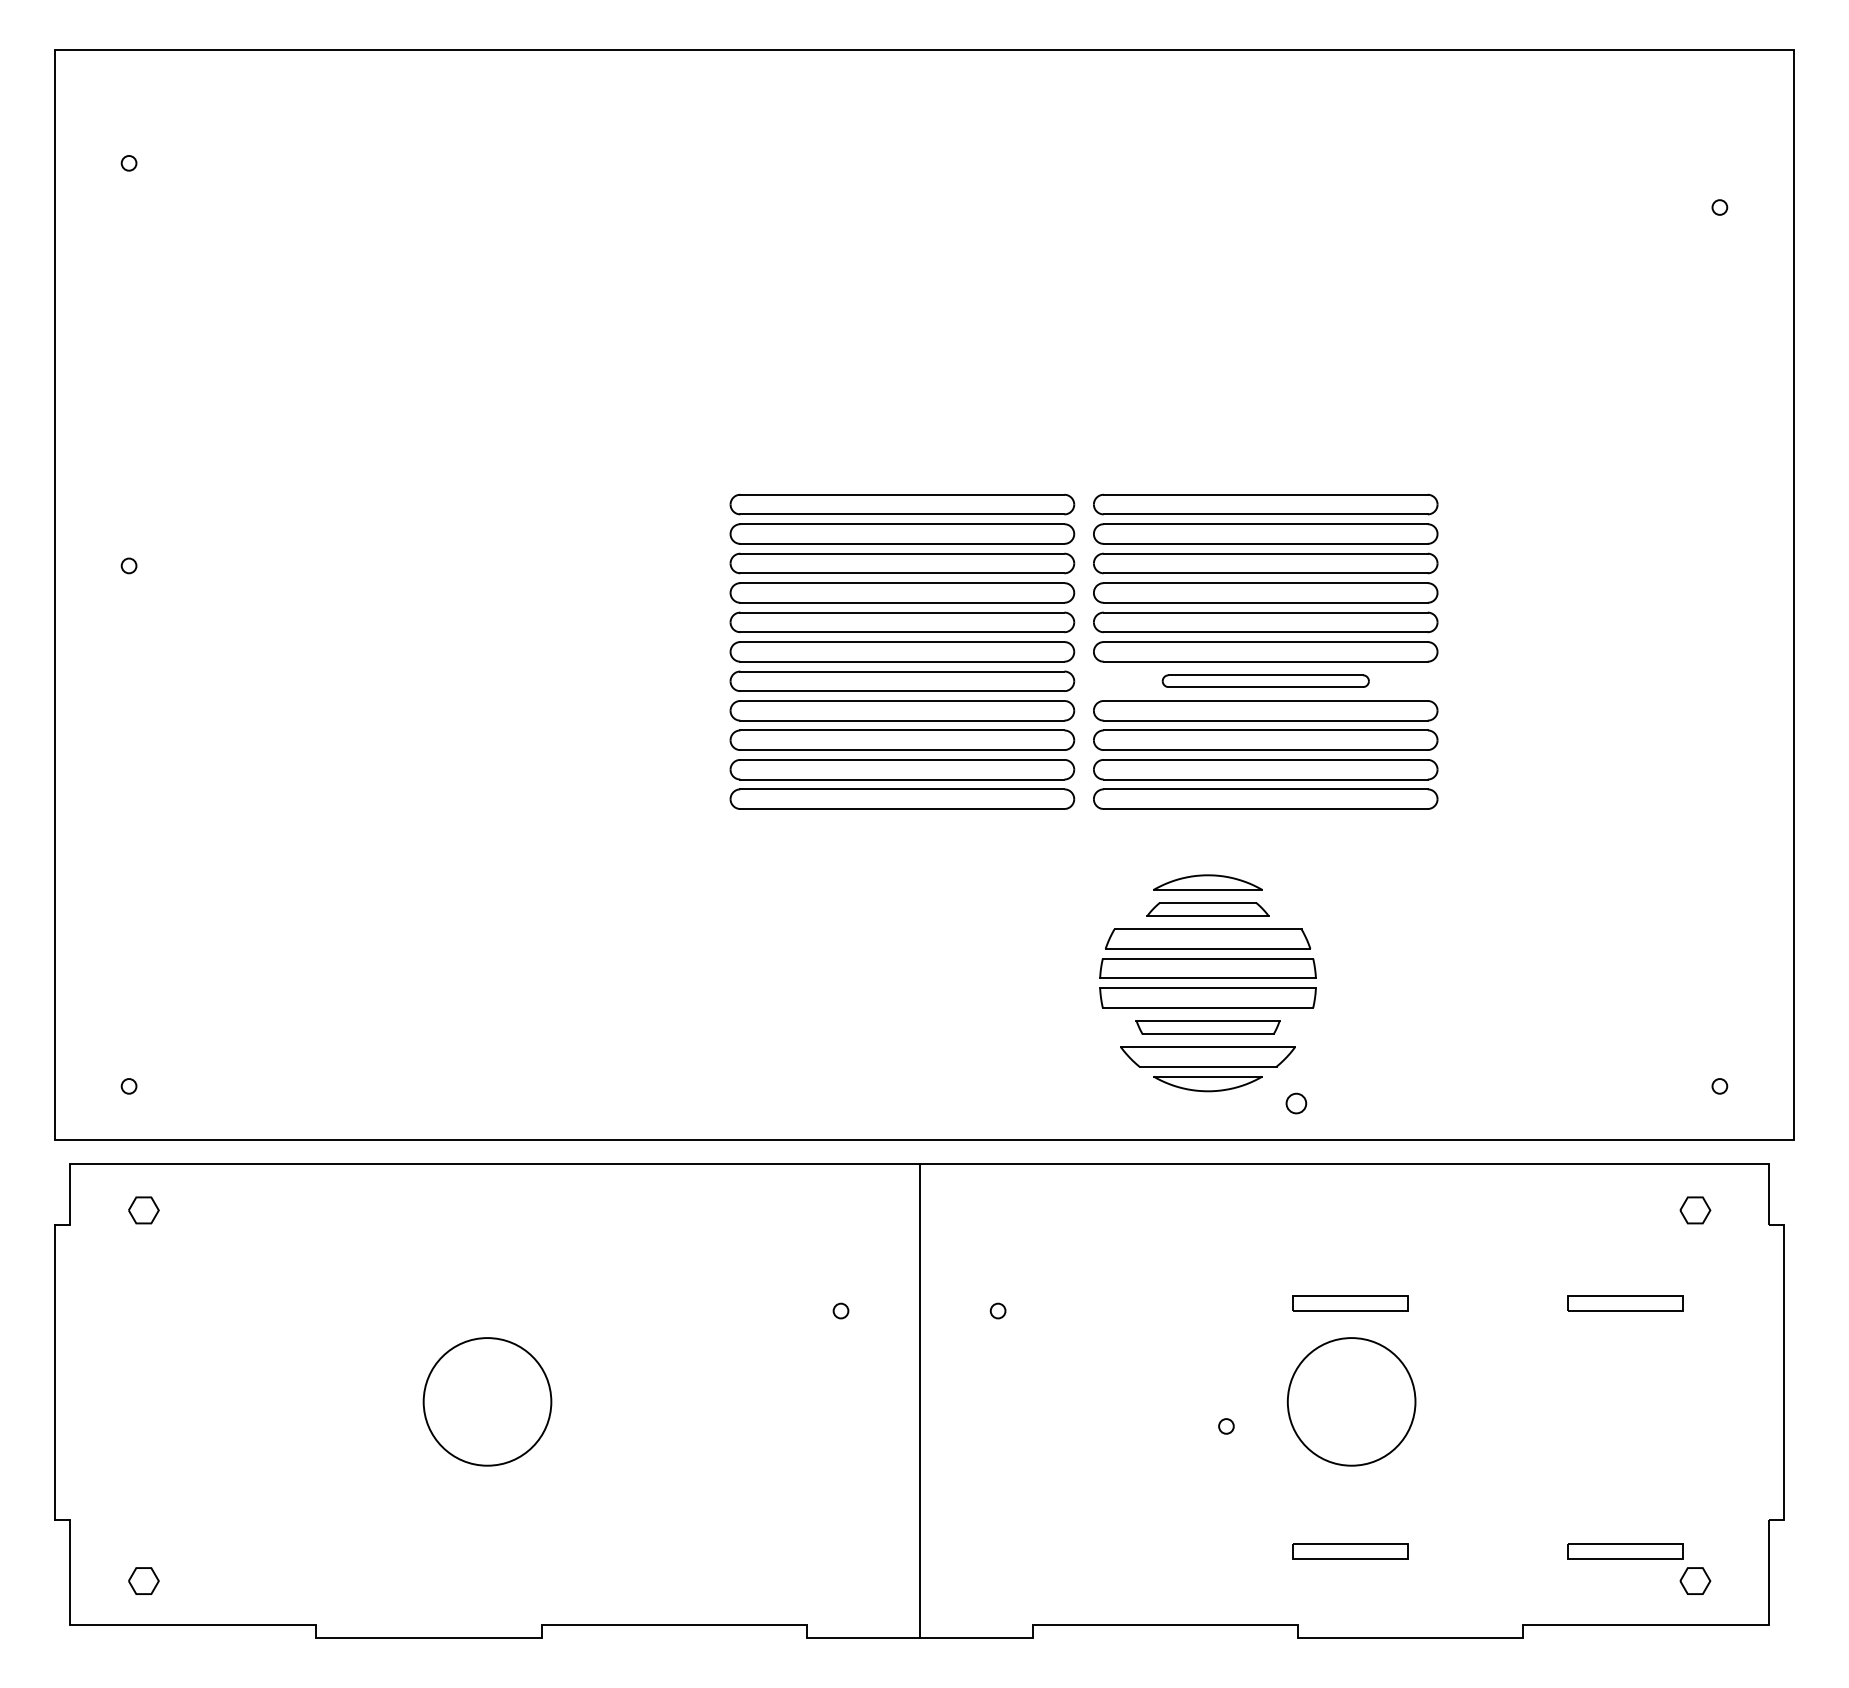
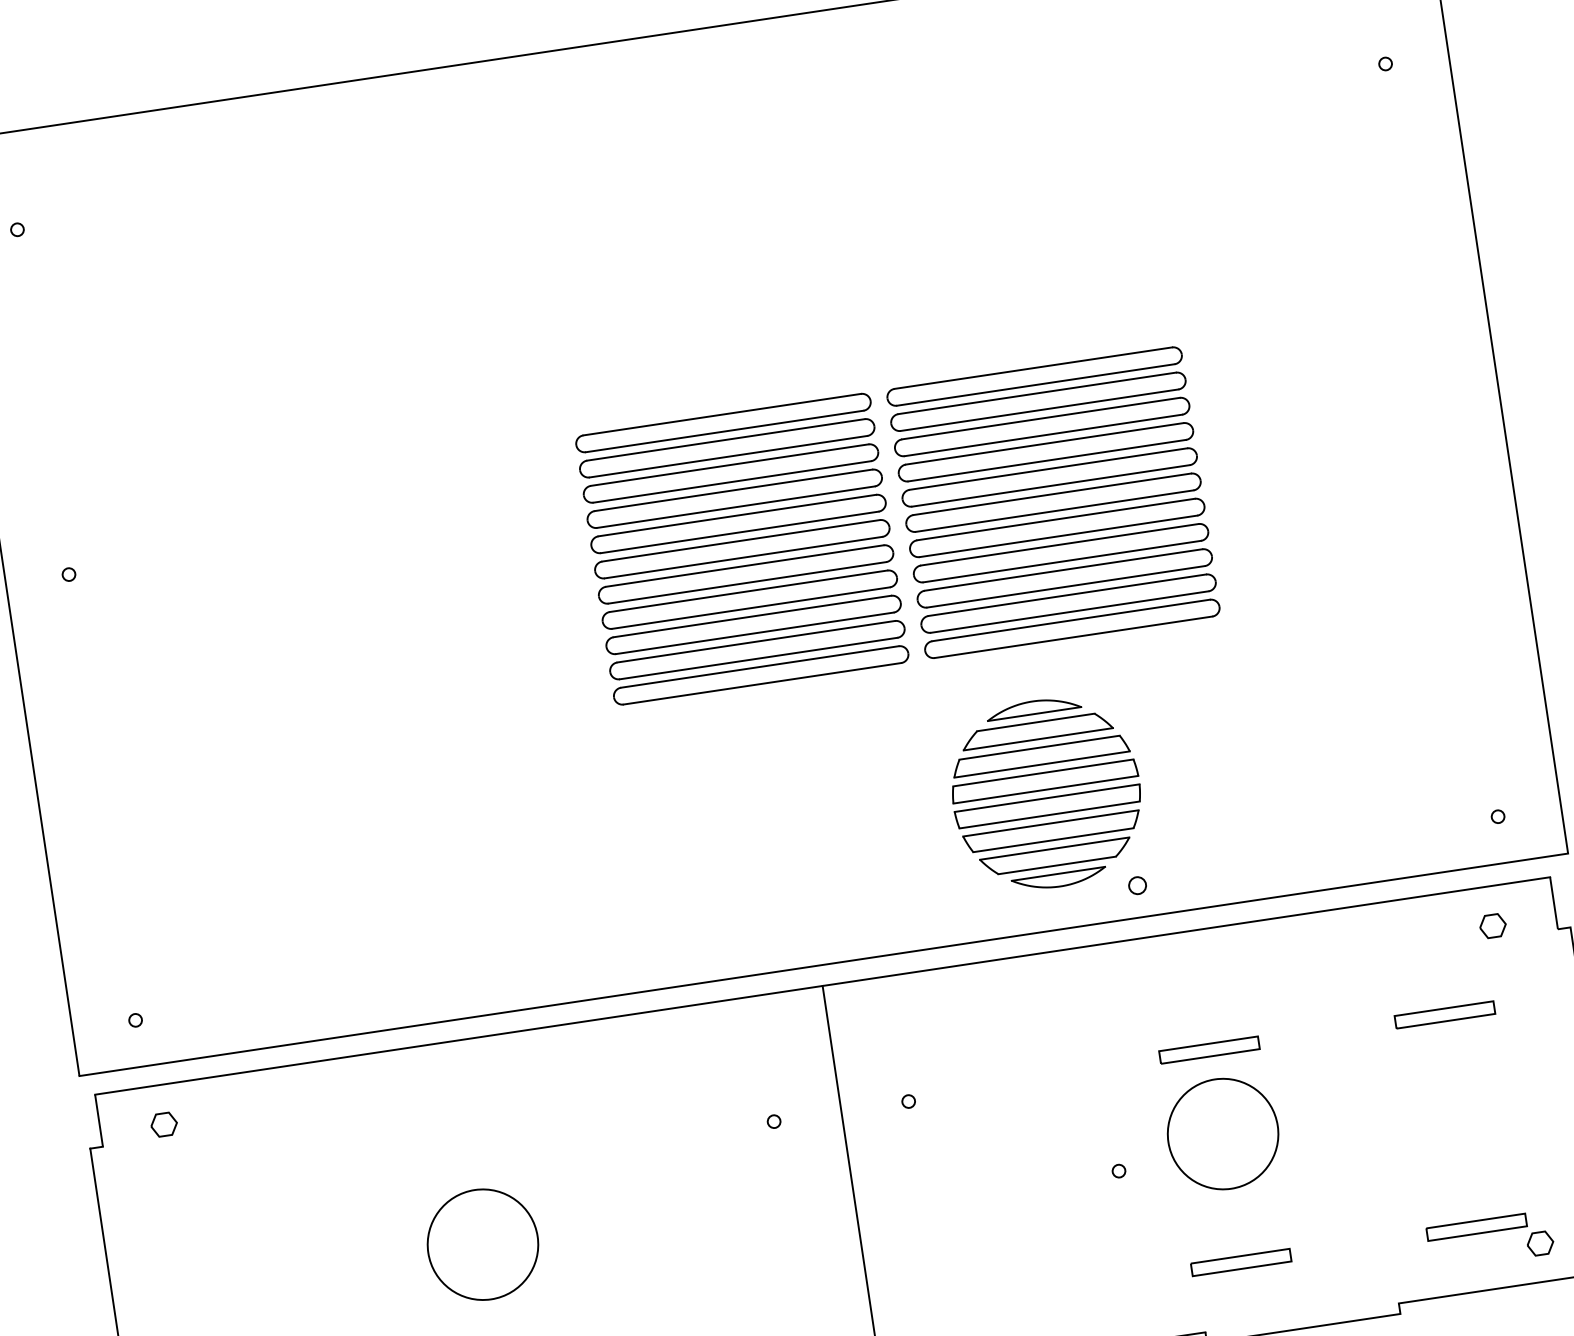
part: (1265, 680) -> (1056, 527), size x1.67
part: (1207, 909) -> (1036, 730), size x1.43
part: (1208, 1027) -> (1052, 831), size x1.43

